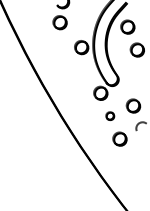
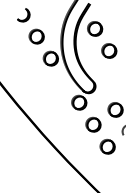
part: (59, 22) -> (36, 36), moved
part: (109, 115) -> (92, 124), size x1.67

